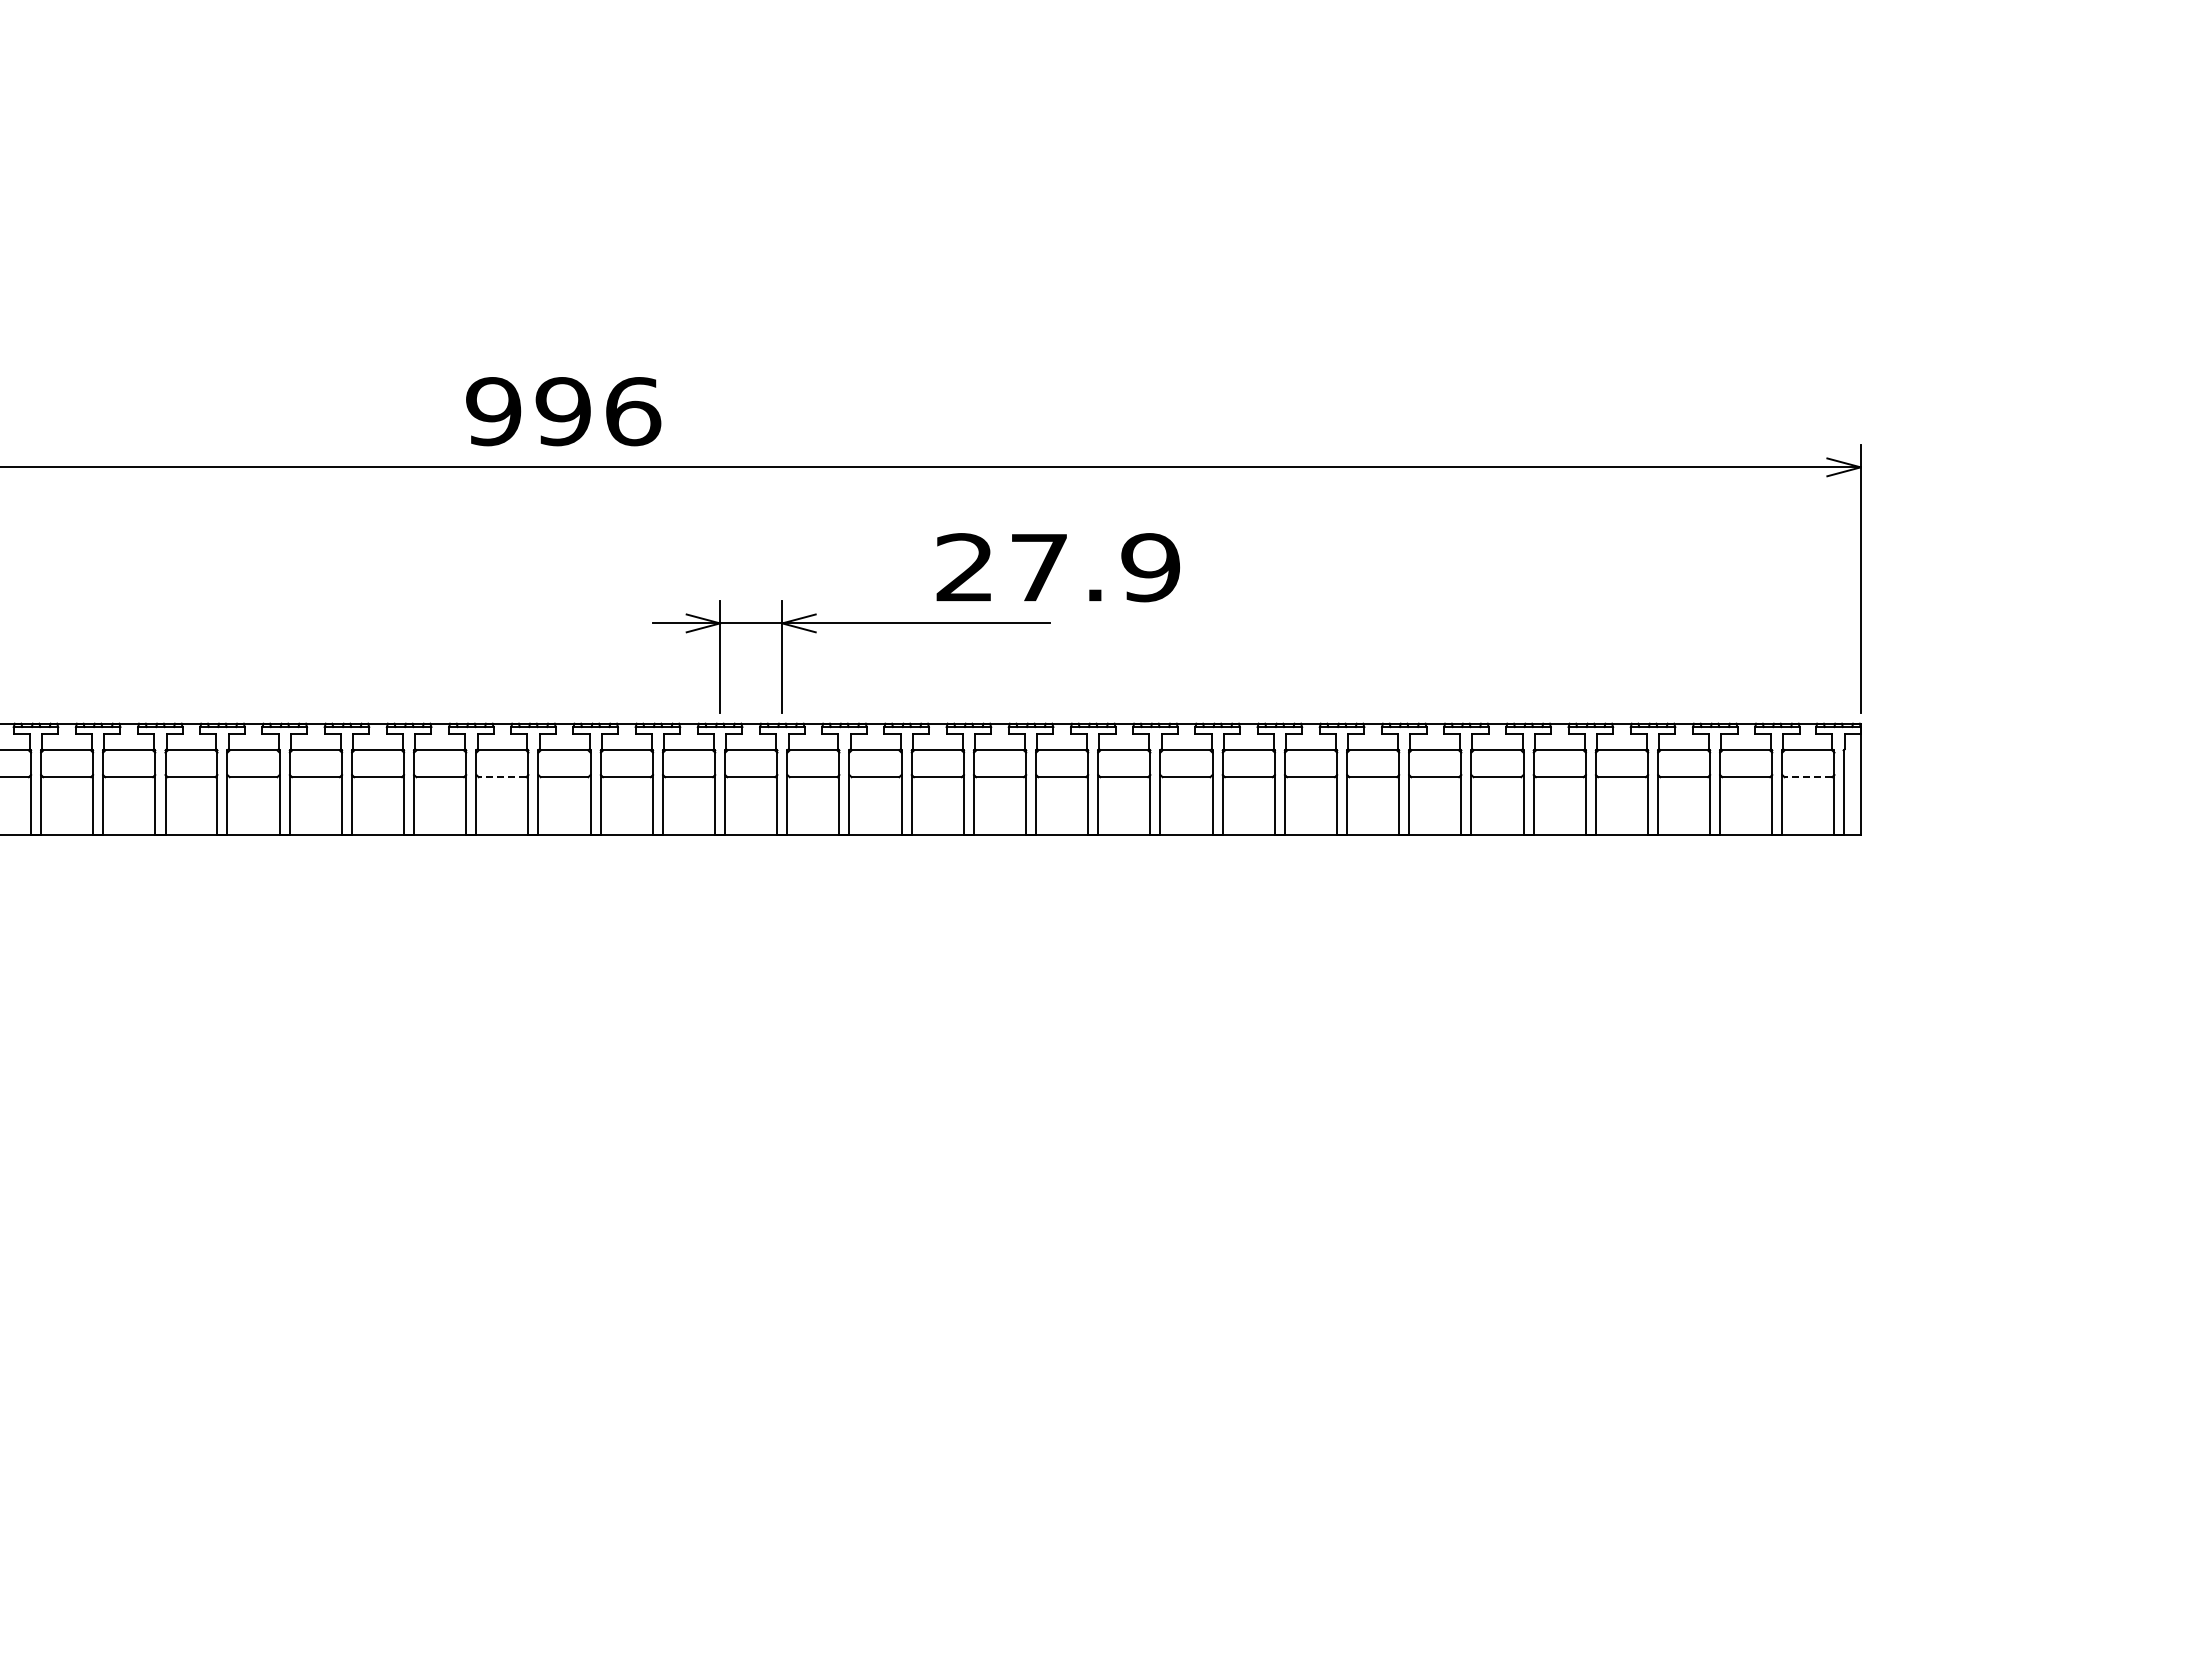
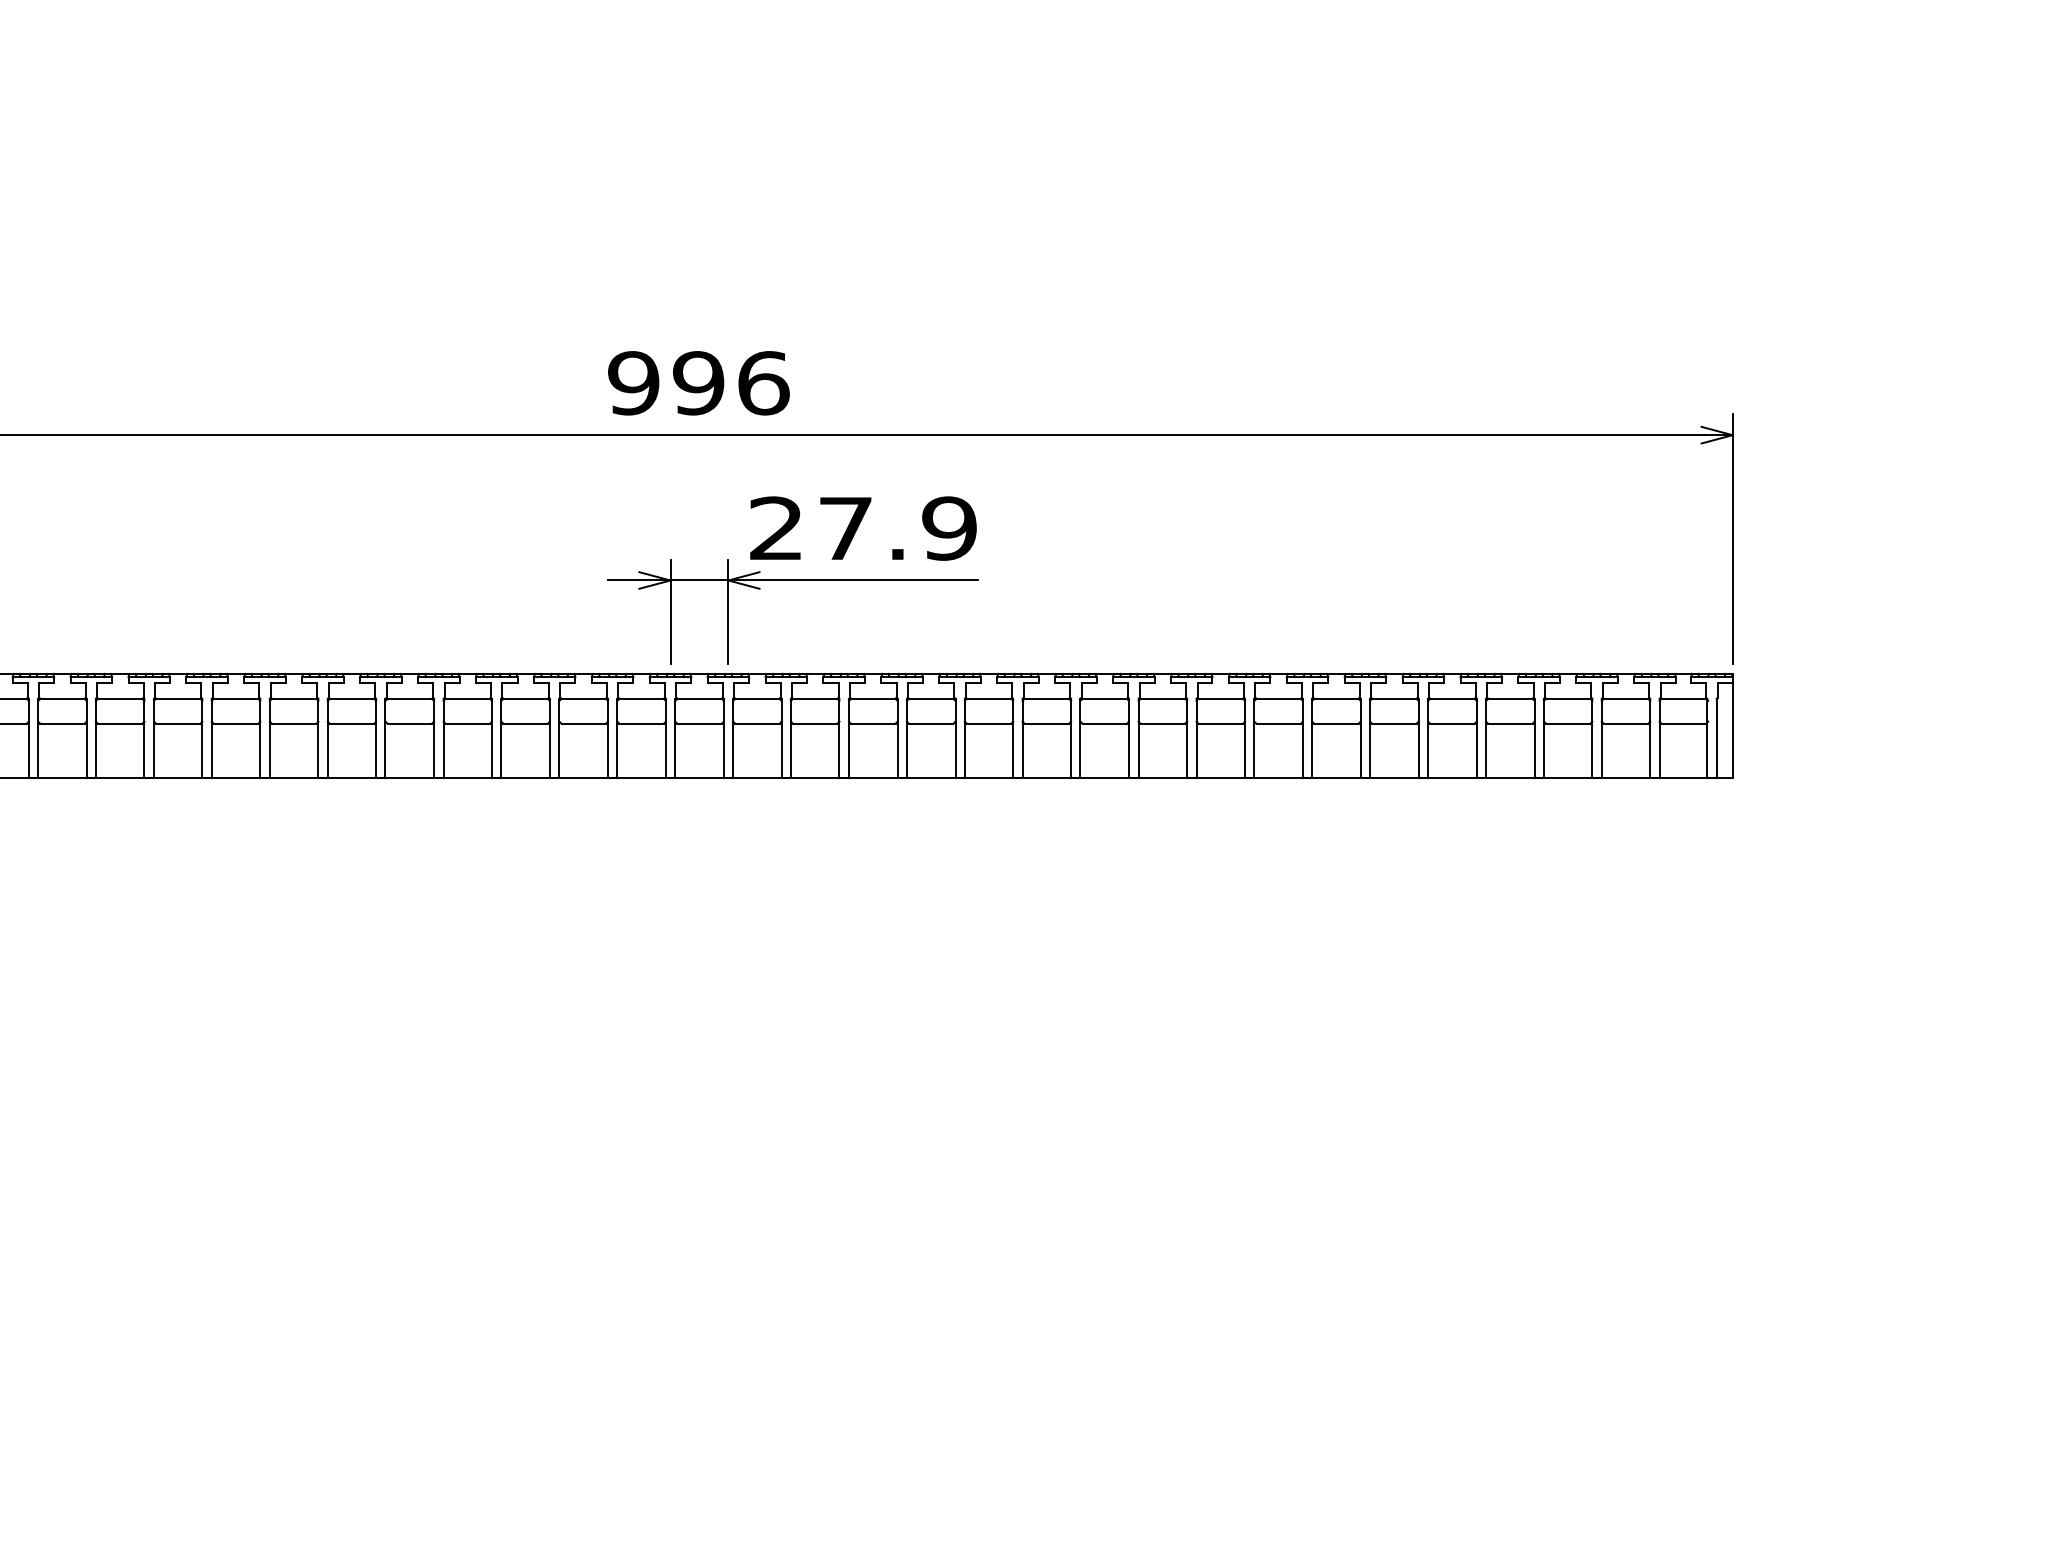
text: (563, 411) -> (698, 383), moved
text: (1057, 567) -> (862, 528), moved
line: (502, 777) -> (467, 723), dashed -> solid
line: (1808, 777) -> (1683, 723), dashed -> solid

